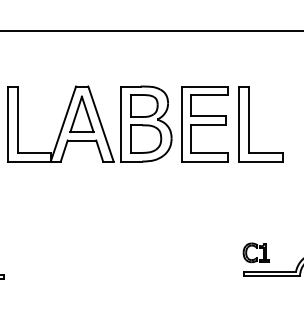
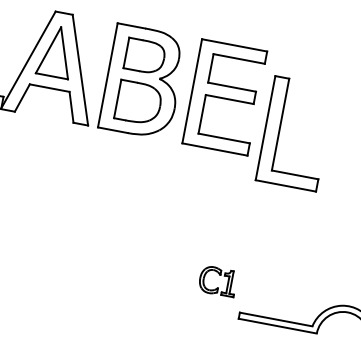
part: (249, 124) -> (279, 131), moved
part: (255, 252) -> (216, 280), moved

